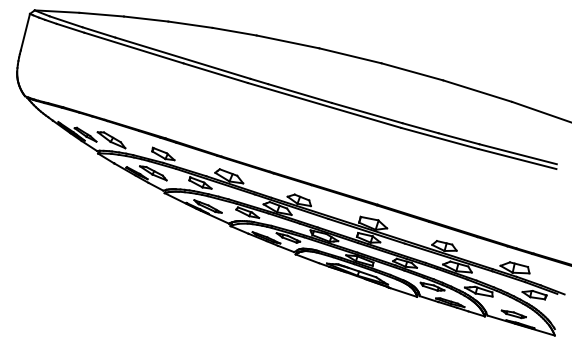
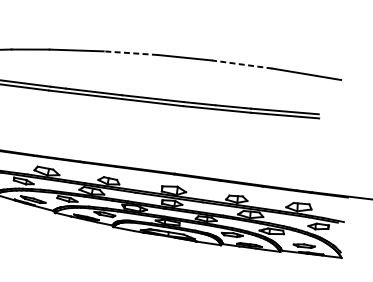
line: (350, 55) -> (130, 52), solid -> dashed
line: (477, 90) -> (241, 64), solid -> dashed

